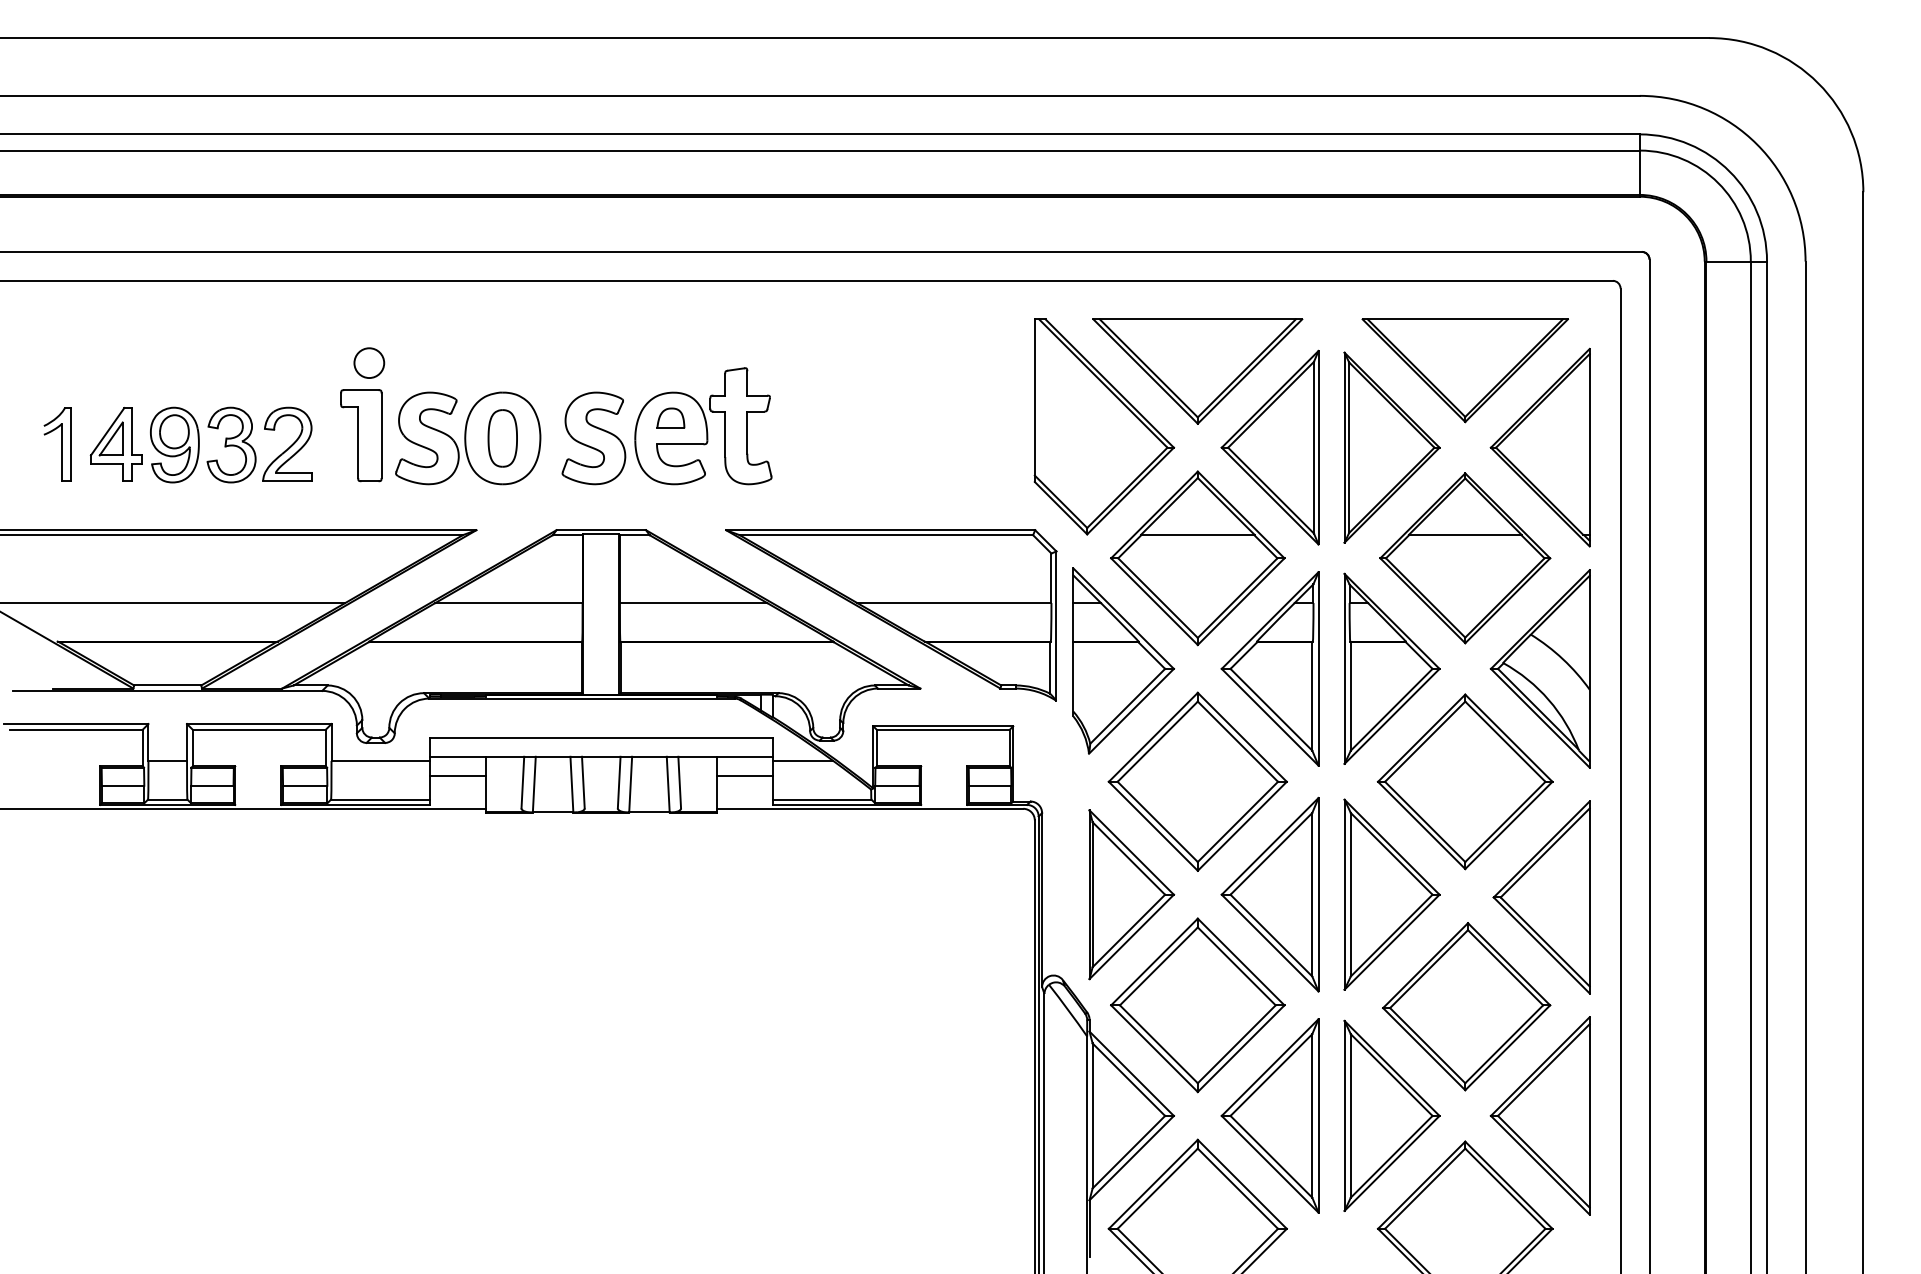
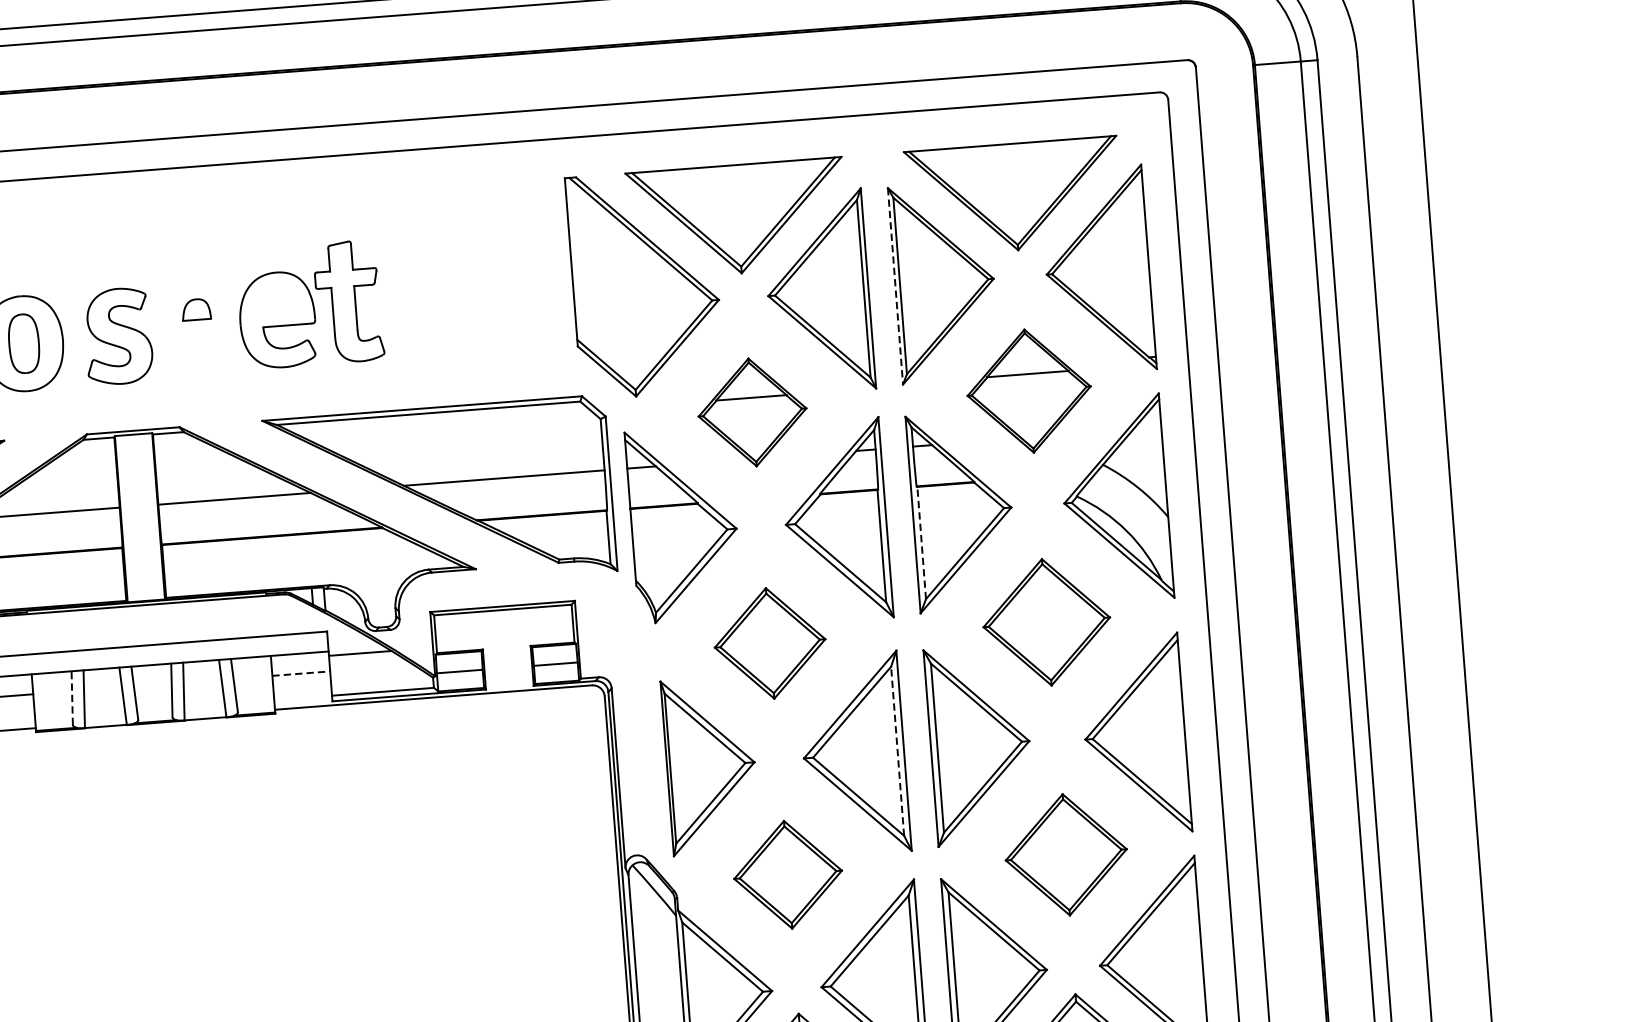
part: (703, 426) -> (310, 305), moved
line: (1344, 447) -> (895, 286), solid -> dashed
part: (1197, 558) -> (752, 412), size x0.6
part: (1465, 558) -> (1029, 391), size x0.7
line: (1350, 695) -> (921, 542), solid -> dashed
line: (744, 776) -> (300, 674), solid -> dashed
part: (1197, 781) -> (769, 643), size x0.6
part: (1464, 781) -> (1046, 622), size x0.7
line: (522, 782) -> (71, 698), solid -> dashed
line: (1312, 894) -> (897, 750), solid -> dashed
part: (1197, 1005) -> (787, 874), size x0.6
part: (1466, 1006) -> (1066, 854), size x0.7

